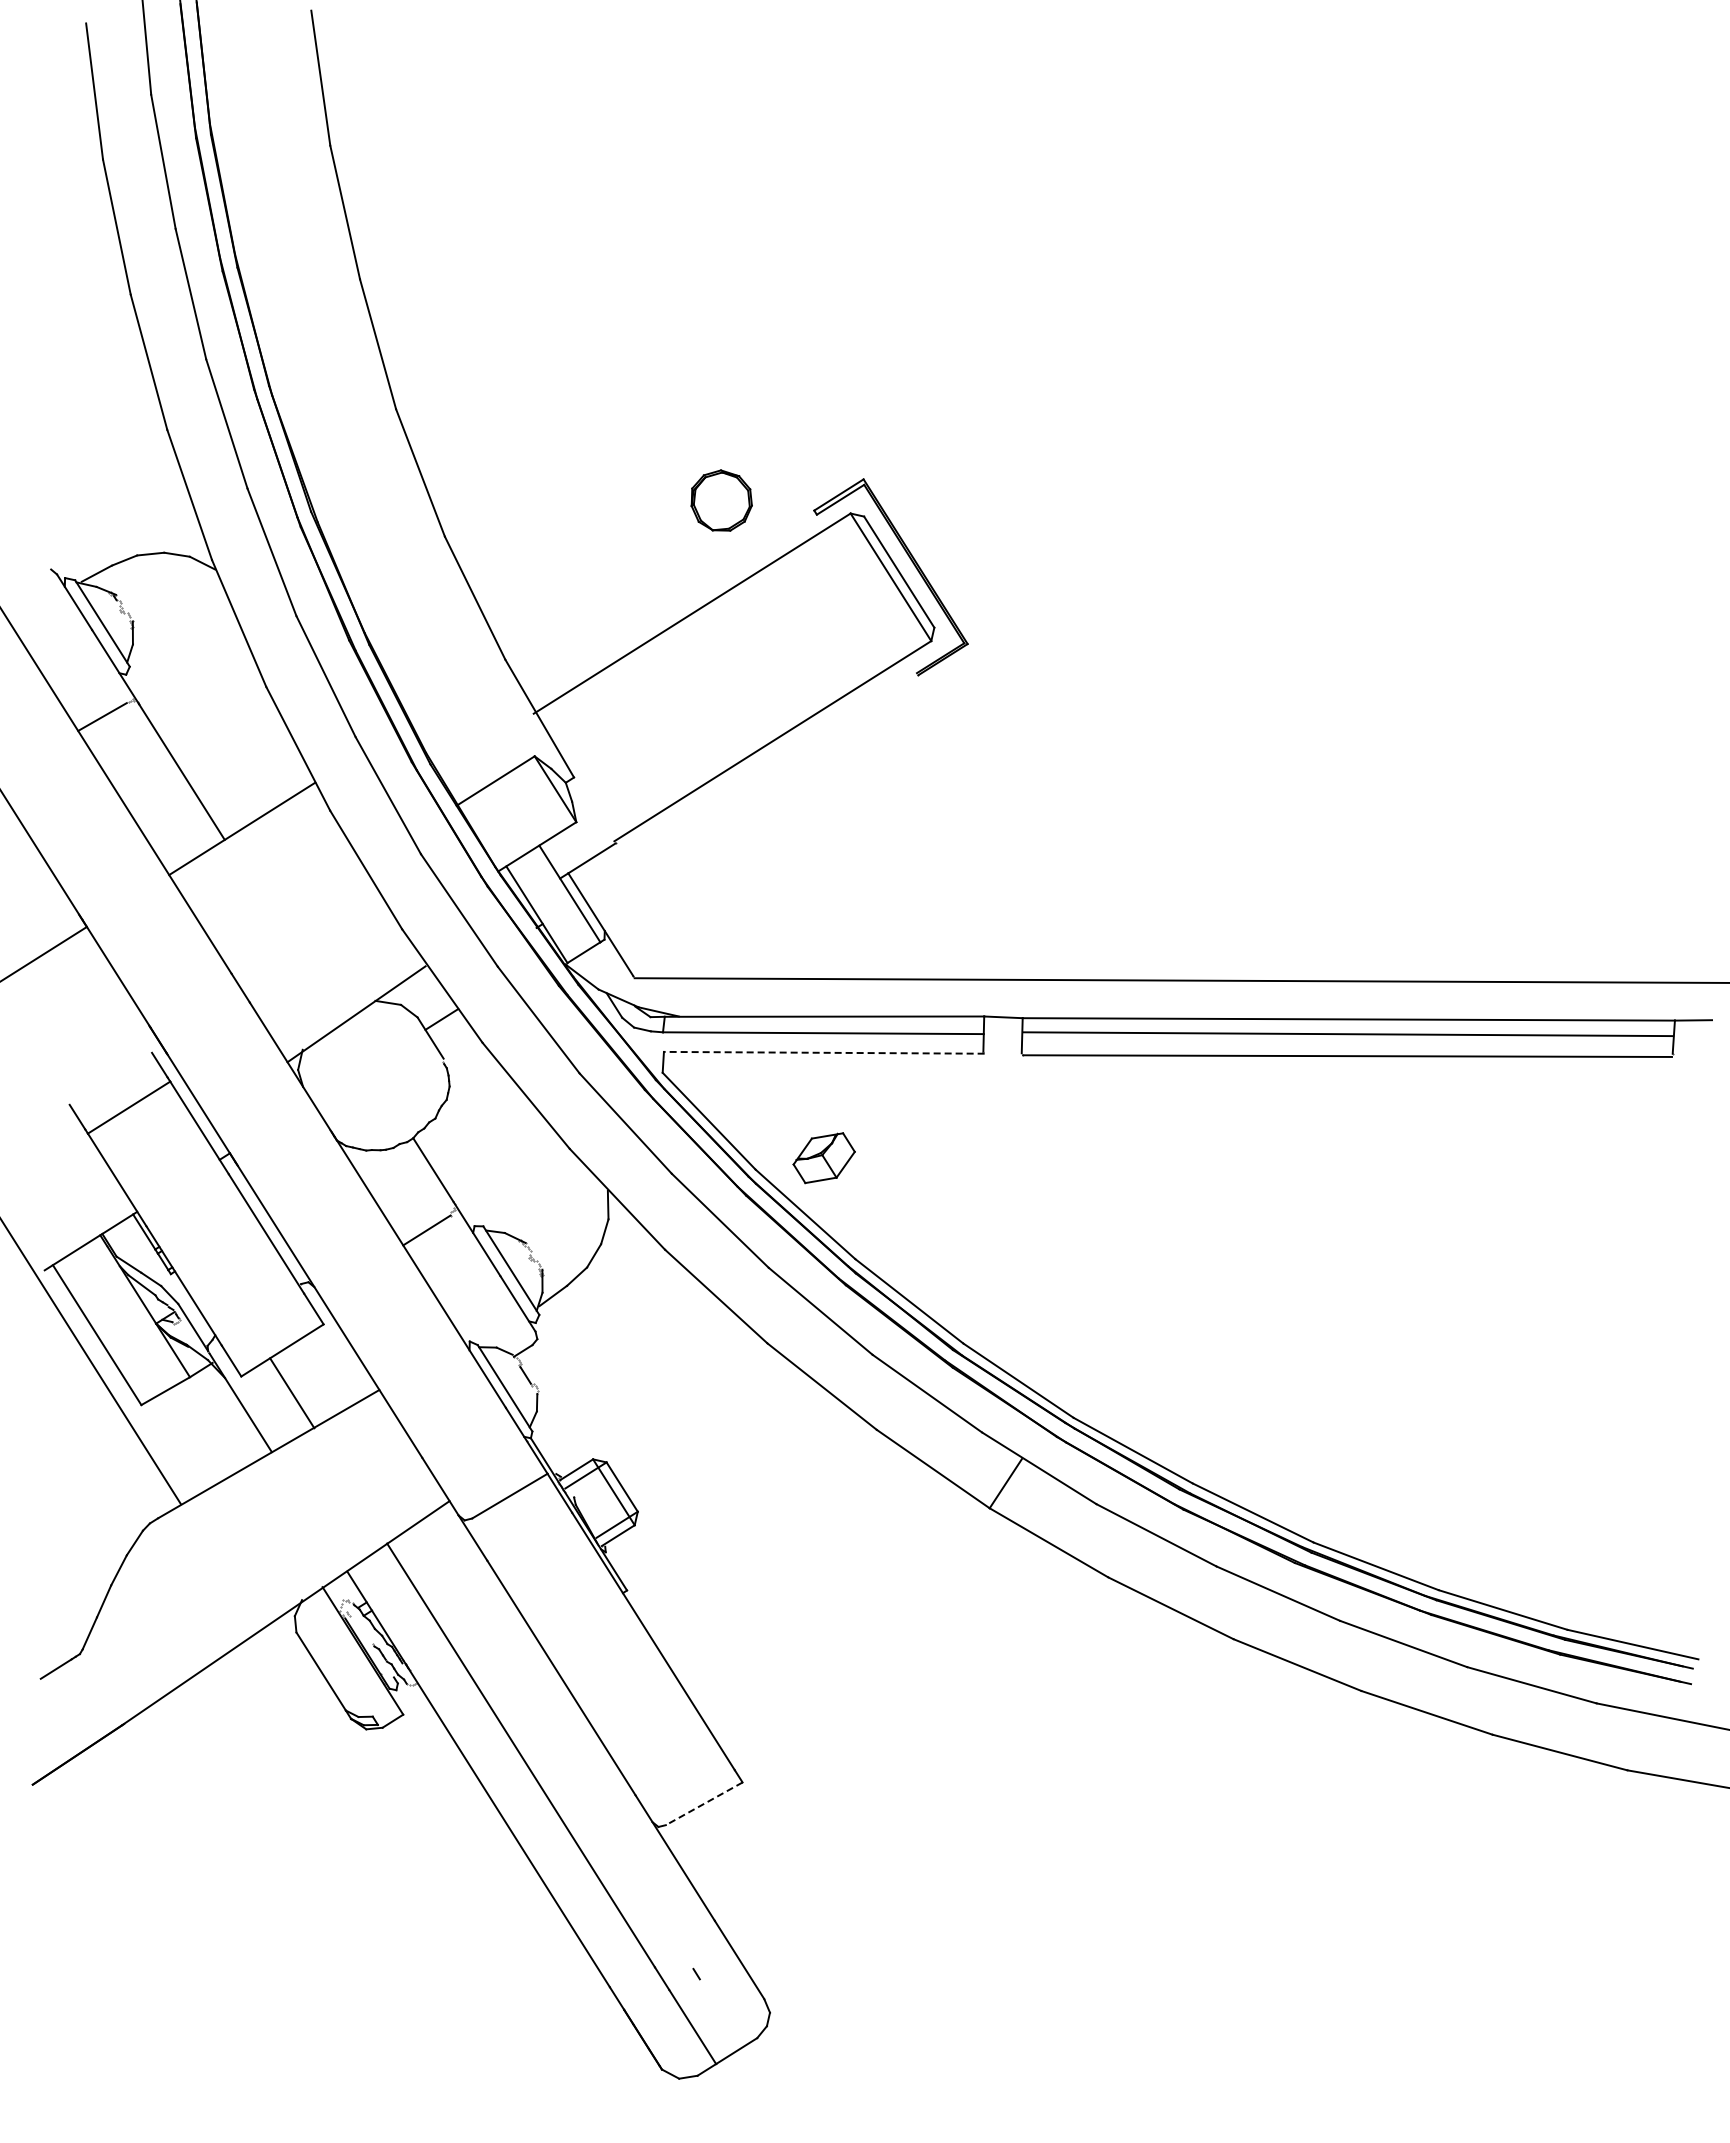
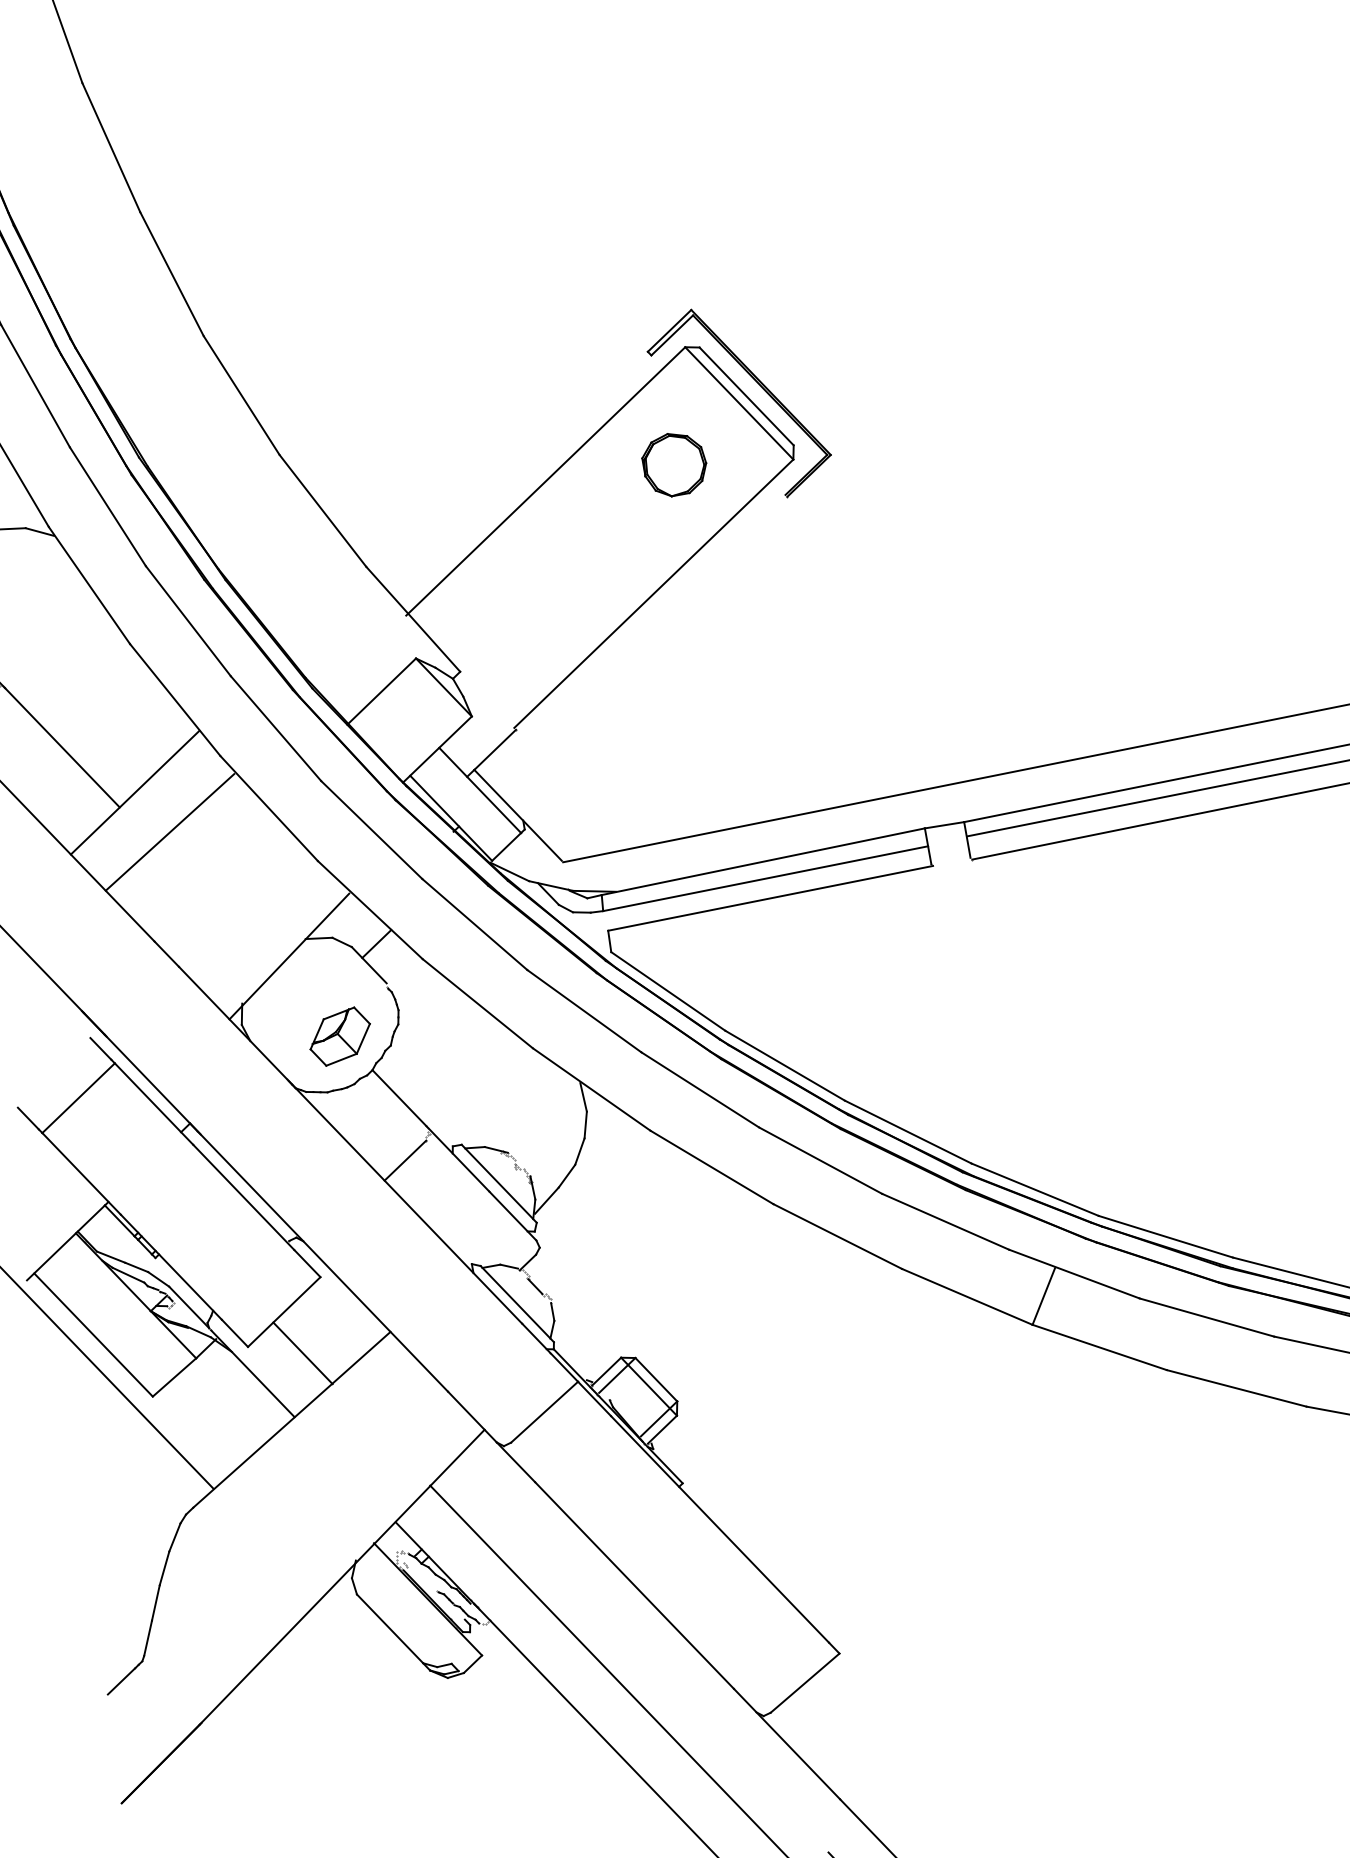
part: (721, 500) -> (674, 464), moved
line: (267, 873) -> (170, 832), added
line: (823, 1052) -> (769, 898), dashed -> solid
part: (823, 1158) -> (339, 1037), moved
line: (704, 1803) -> (805, 1682), dashed -> solid

